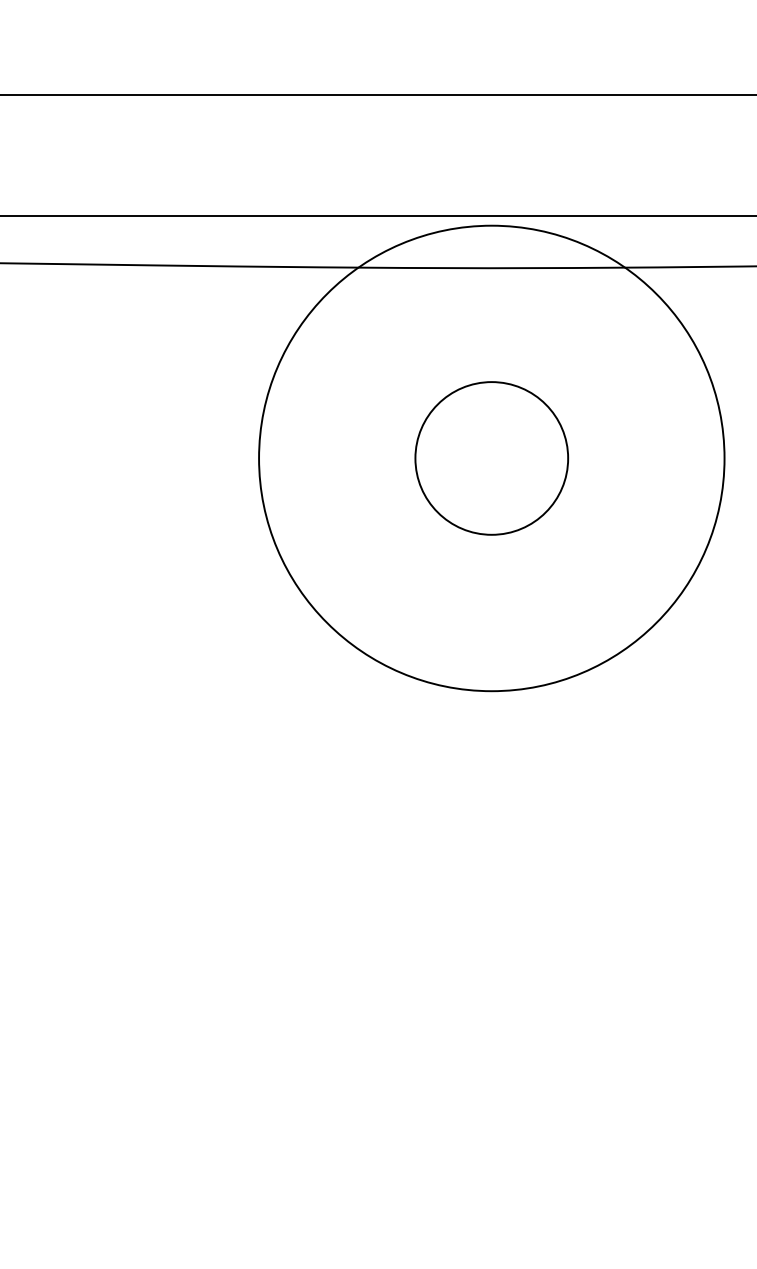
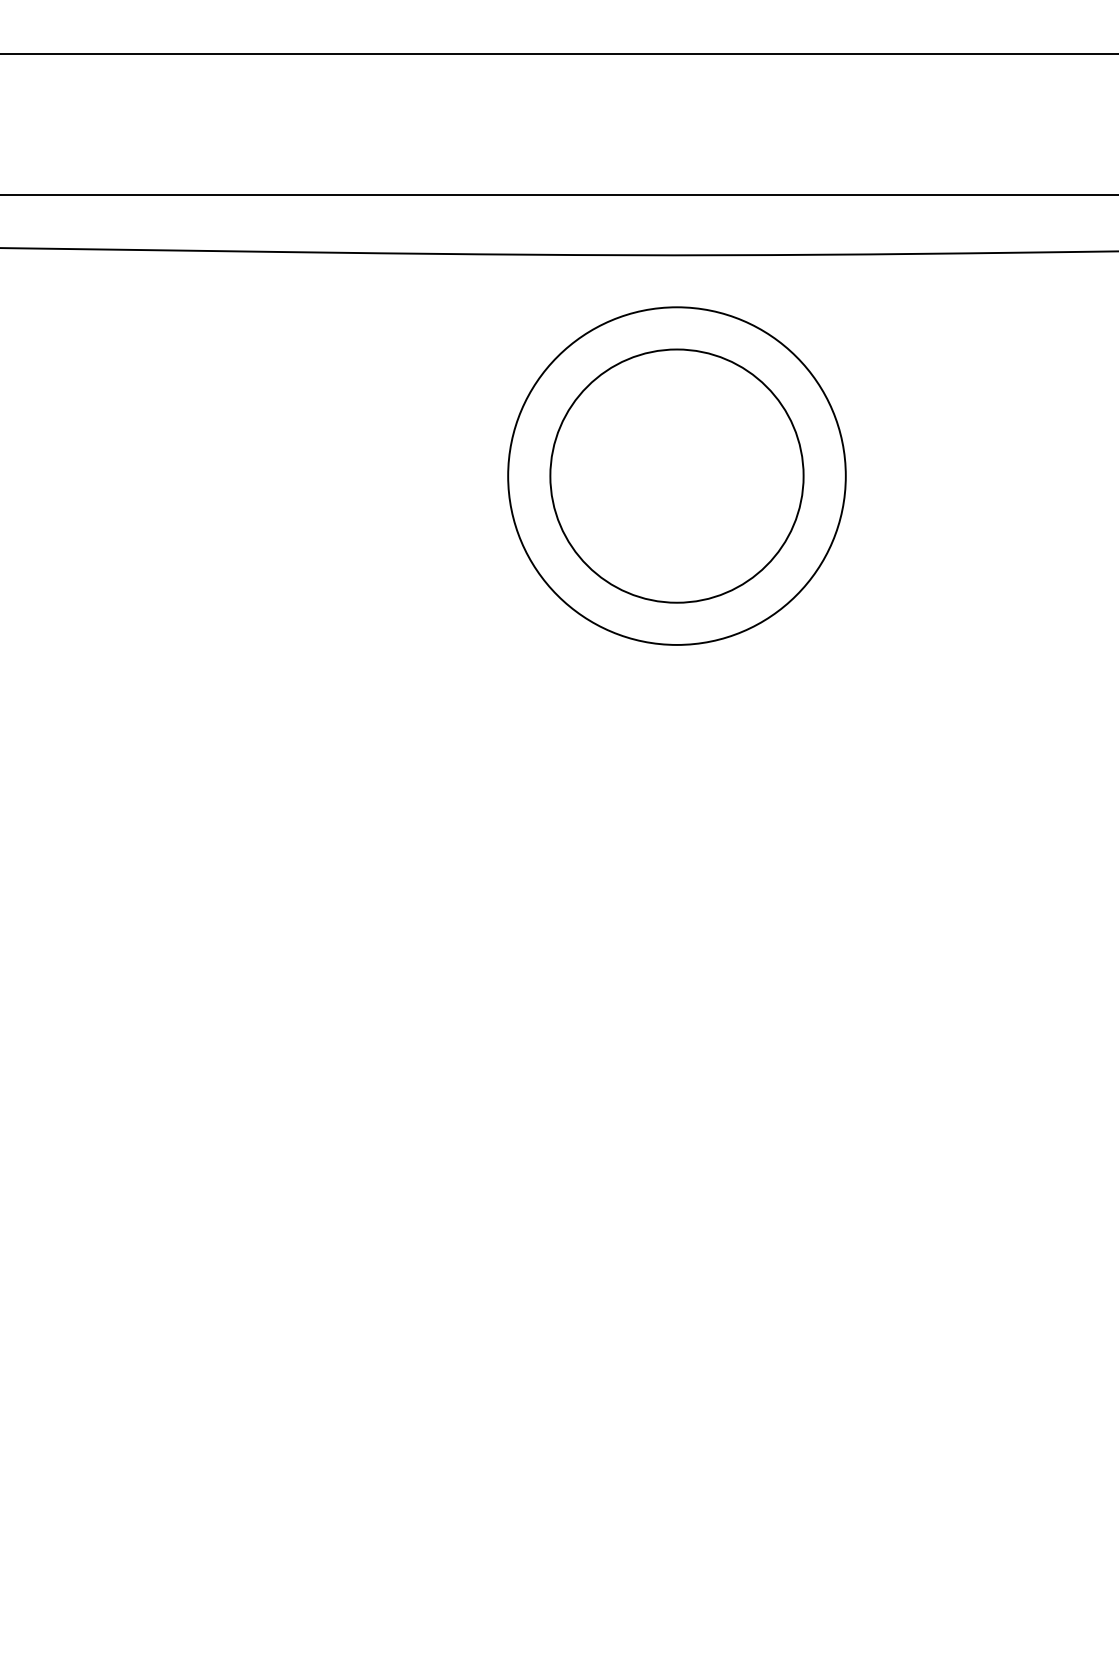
circle: (491, 457) -> (676, 475), size x0.62
circle: (491, 457) -> (676, 475), size x1.43

